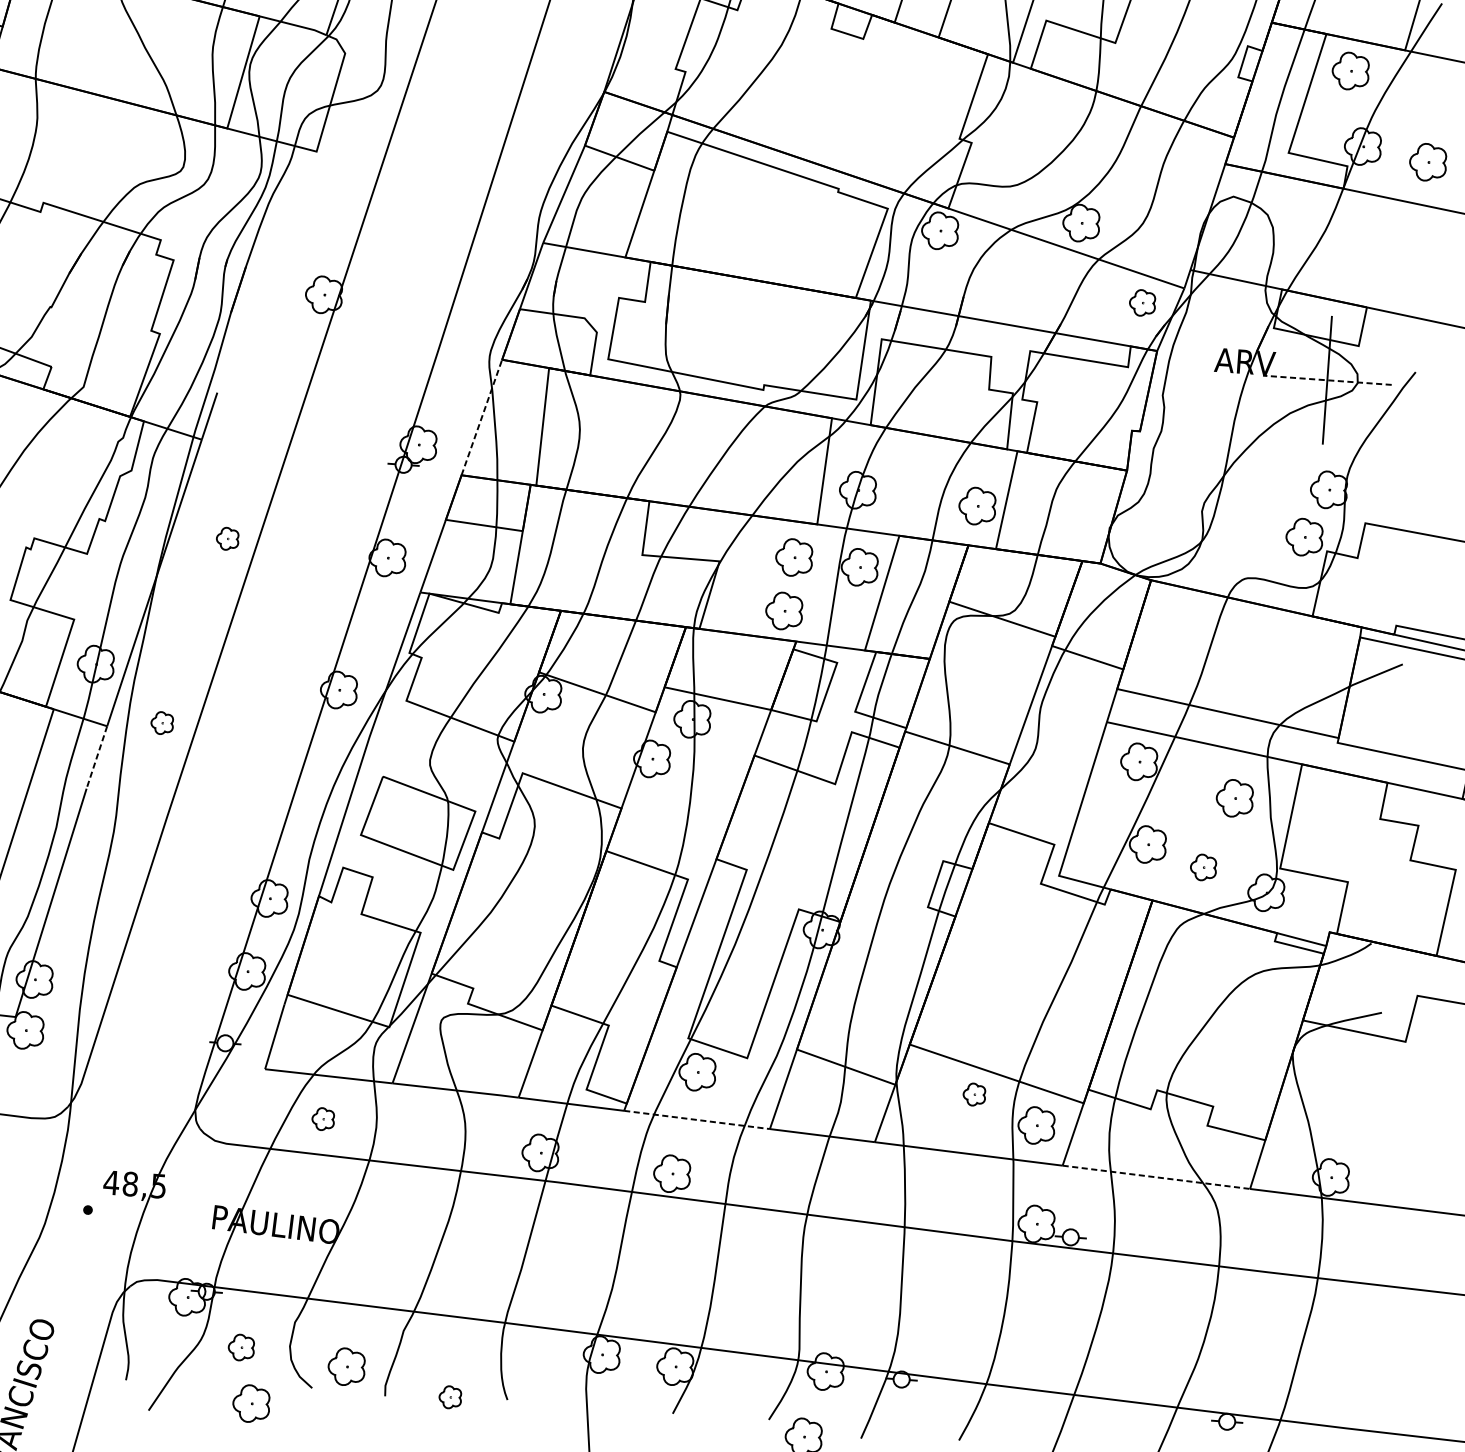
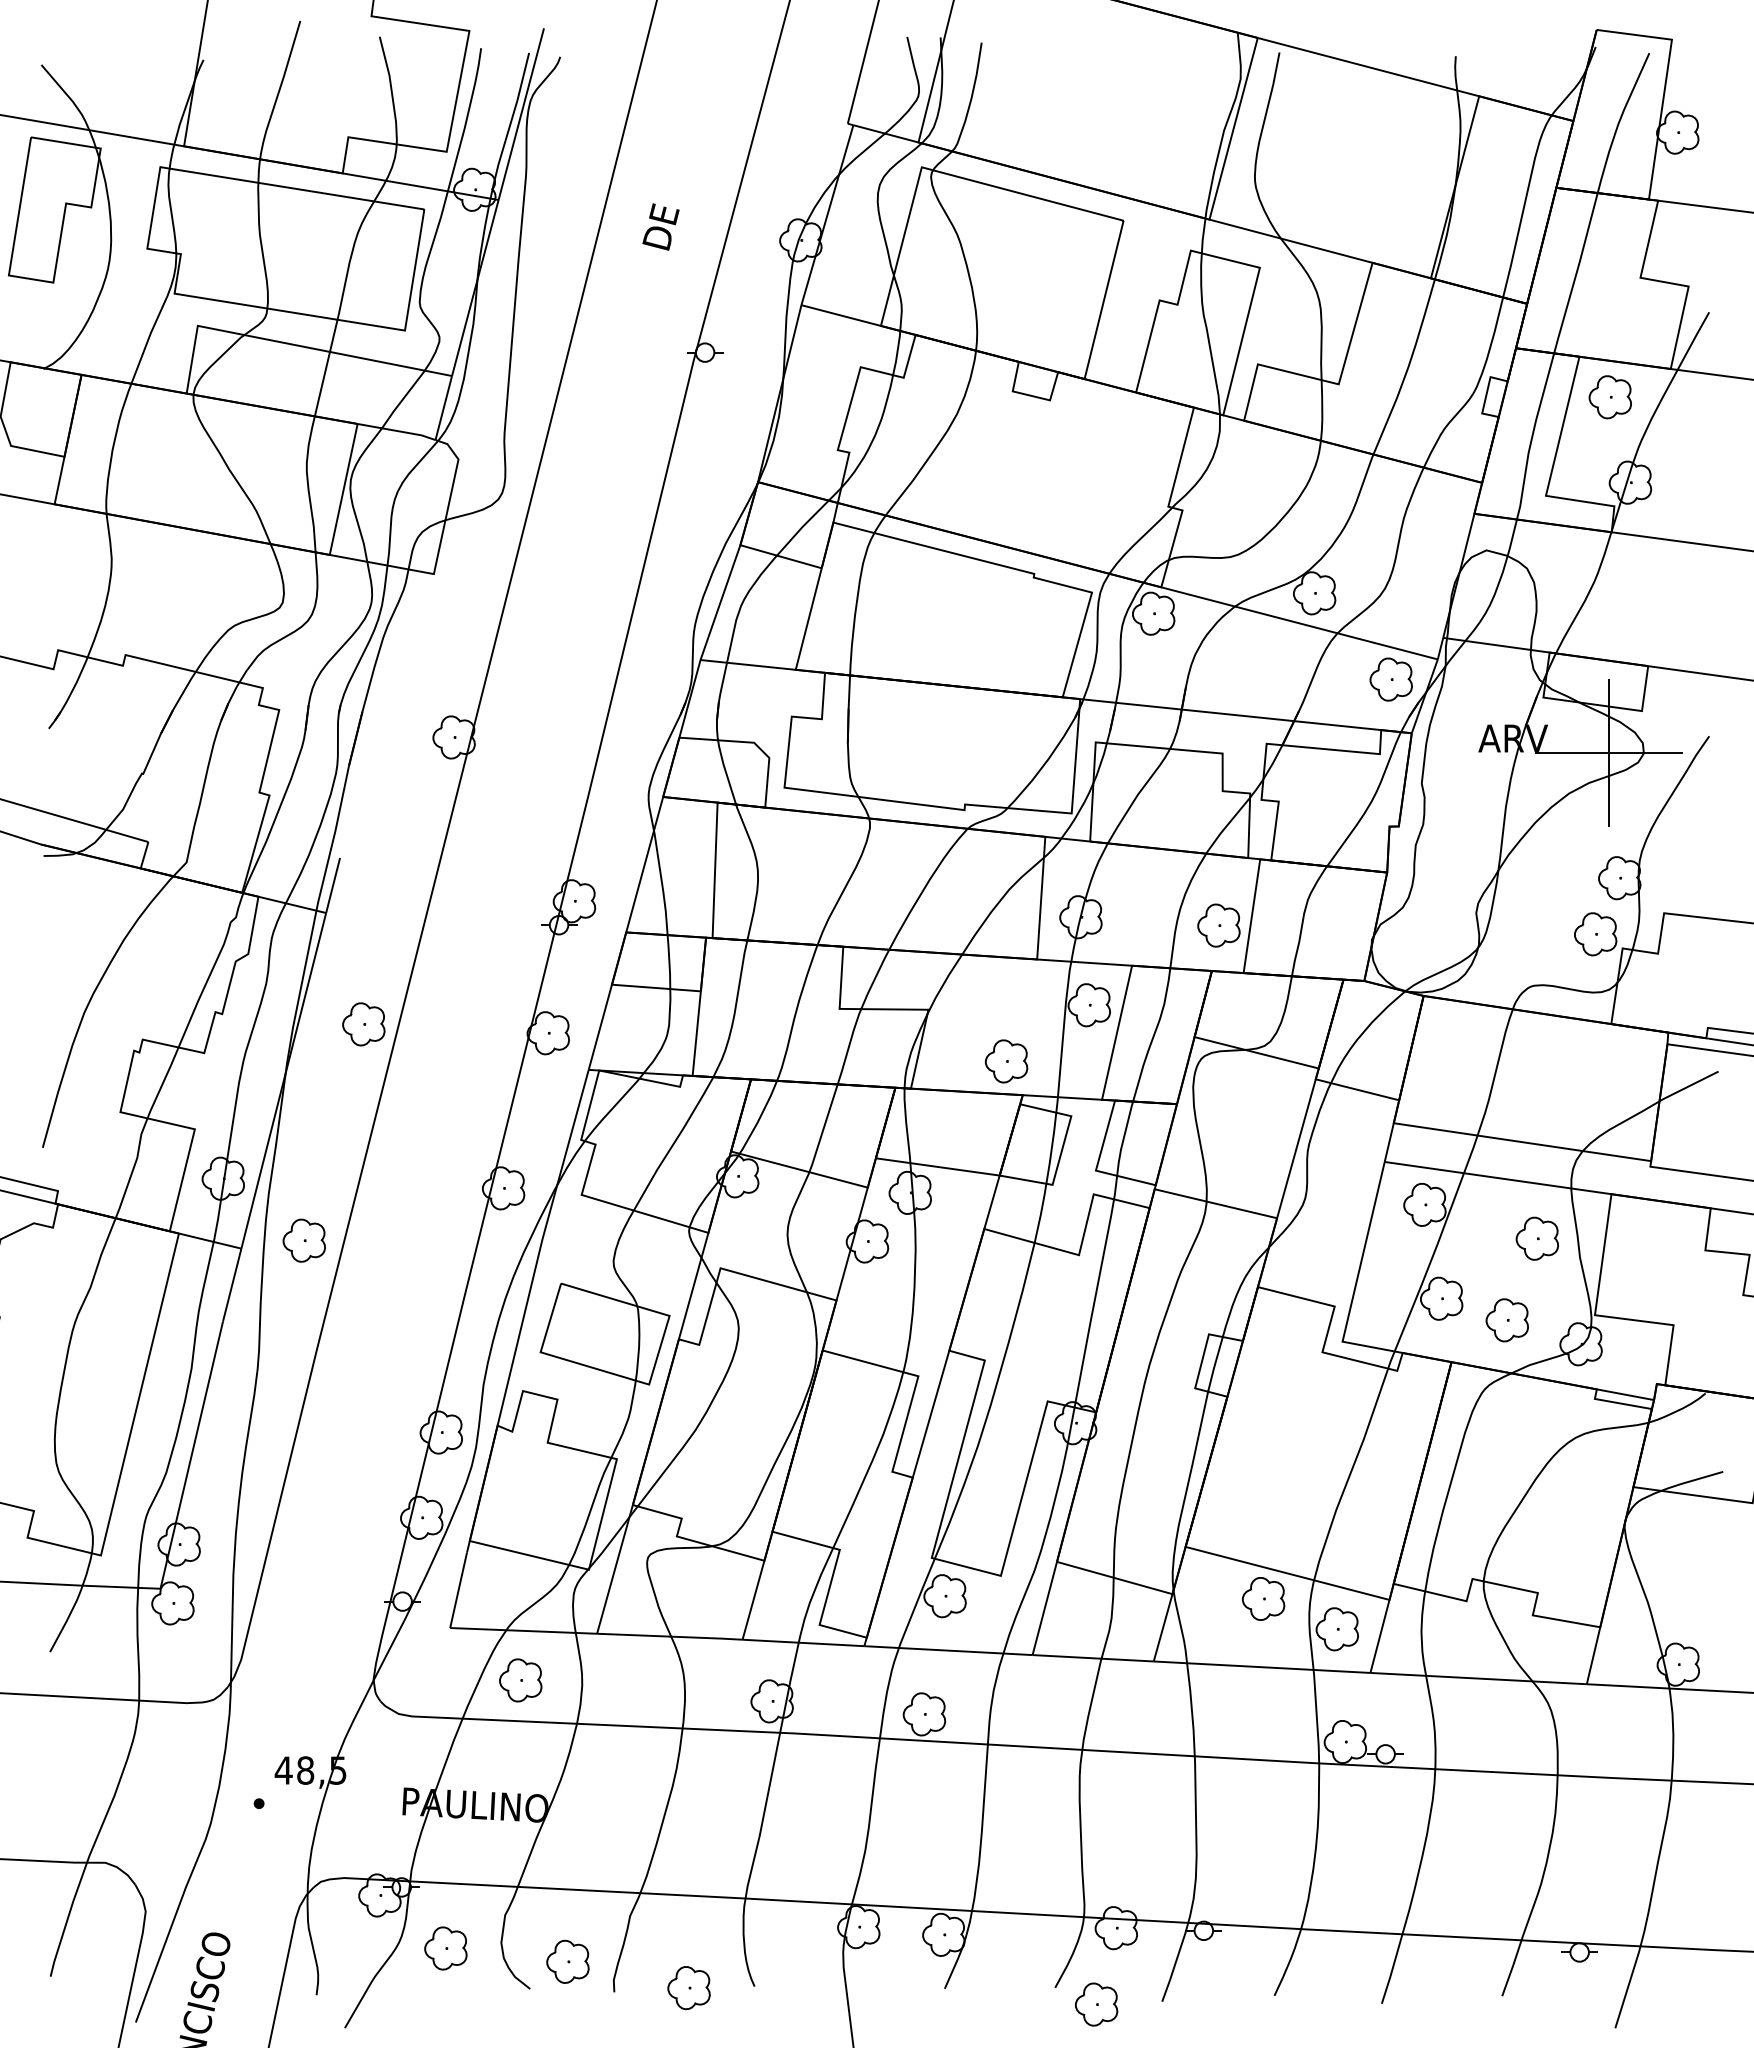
part: (1427, 162) -> (1705, 495), removed
part: (1142, 302) -> (1390, 679), size x1.43
line: (1327, 380) -> (1608, 752), dashed -> solid
line: (481, 417) -> (644, 864), dashed -> solid
part: (227, 538) -> (363, 1024), size x1.67
part: (794, 557) -> (1013, 999), removed
part: (161, 723) -> (303, 1240), size x1.67
line: (97, 757) -> (232, 1285), dashed -> solid
part: (1202, 867) -> (1506, 1320), size x1.43
part: (974, 1094) -> (1263, 1598), size x1.67
part: (322, 1119) -> (520, 1680), size x1.67
line: (697, 1119) -> (948, 1650), dashed -> solid
line: (1157, 1177) -> (1479, 1678), dashed -> solid
part: (241, 1347) -> (445, 1948), size x1.43
part: (449, 1397) -> (688, 1988), size x1.67
part: (251, 1403) -> (461, 2011), removed

